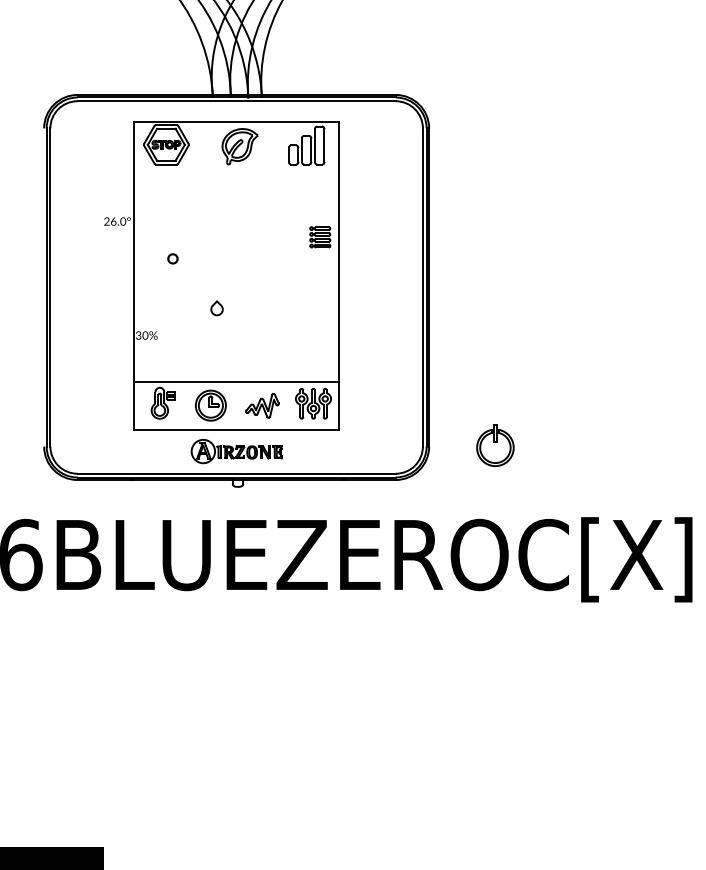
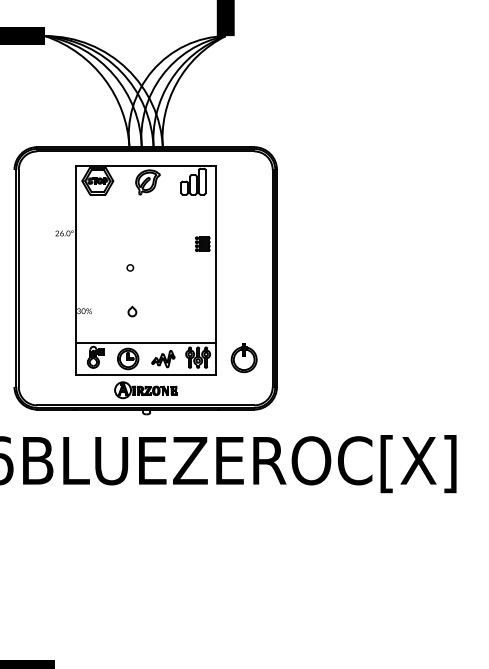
text: (173, 258) -> (130, 267), moved
part: (217, 308) -> (132, 311), moved
part: (494, 446) -> (243, 358), moved

